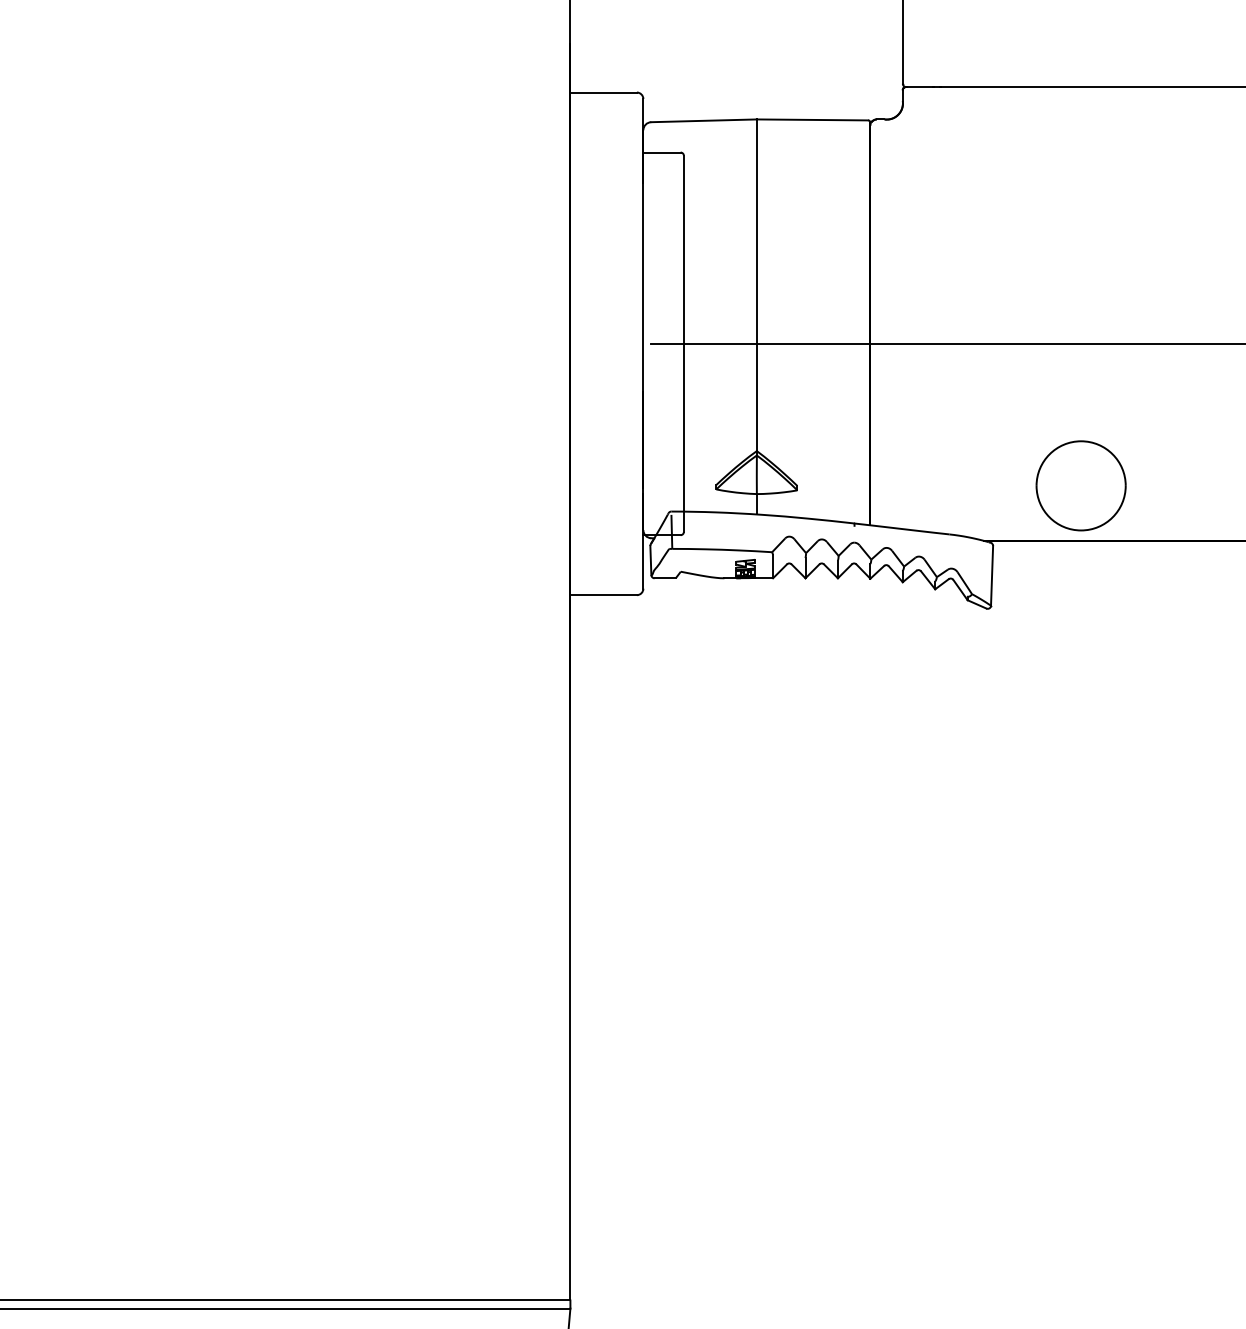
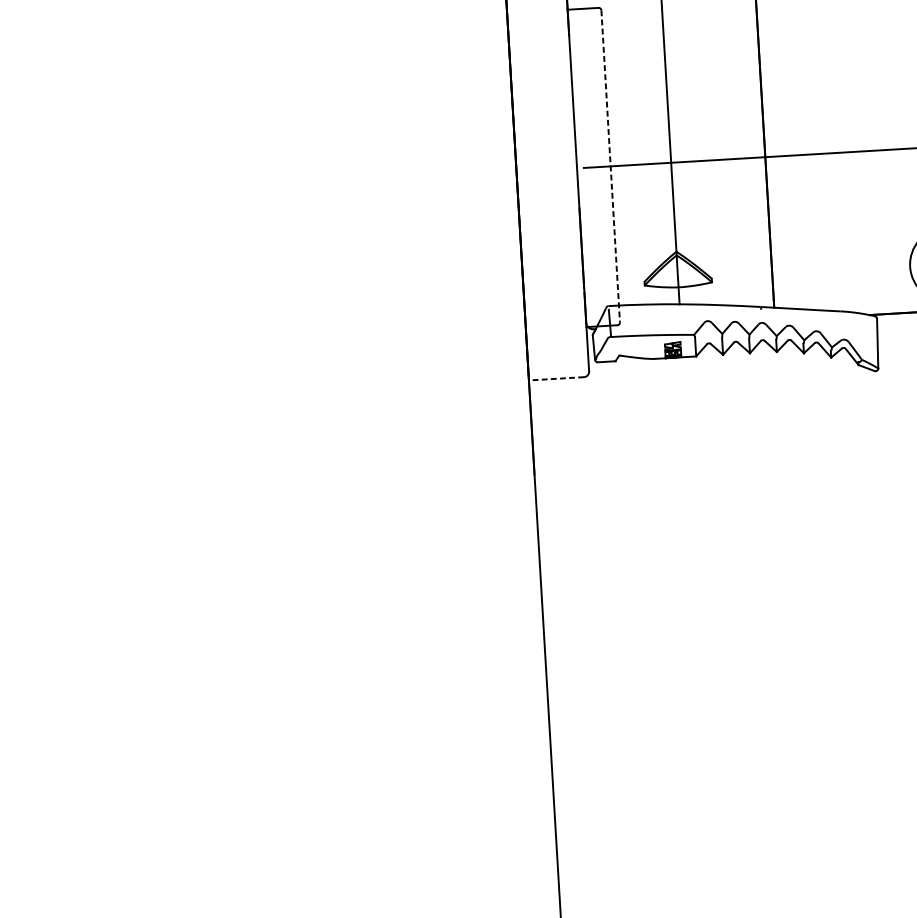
line: (683, 344) -> (610, 166), solid -> dashed
line: (603, 595) -> (556, 379), solid -> dashed

